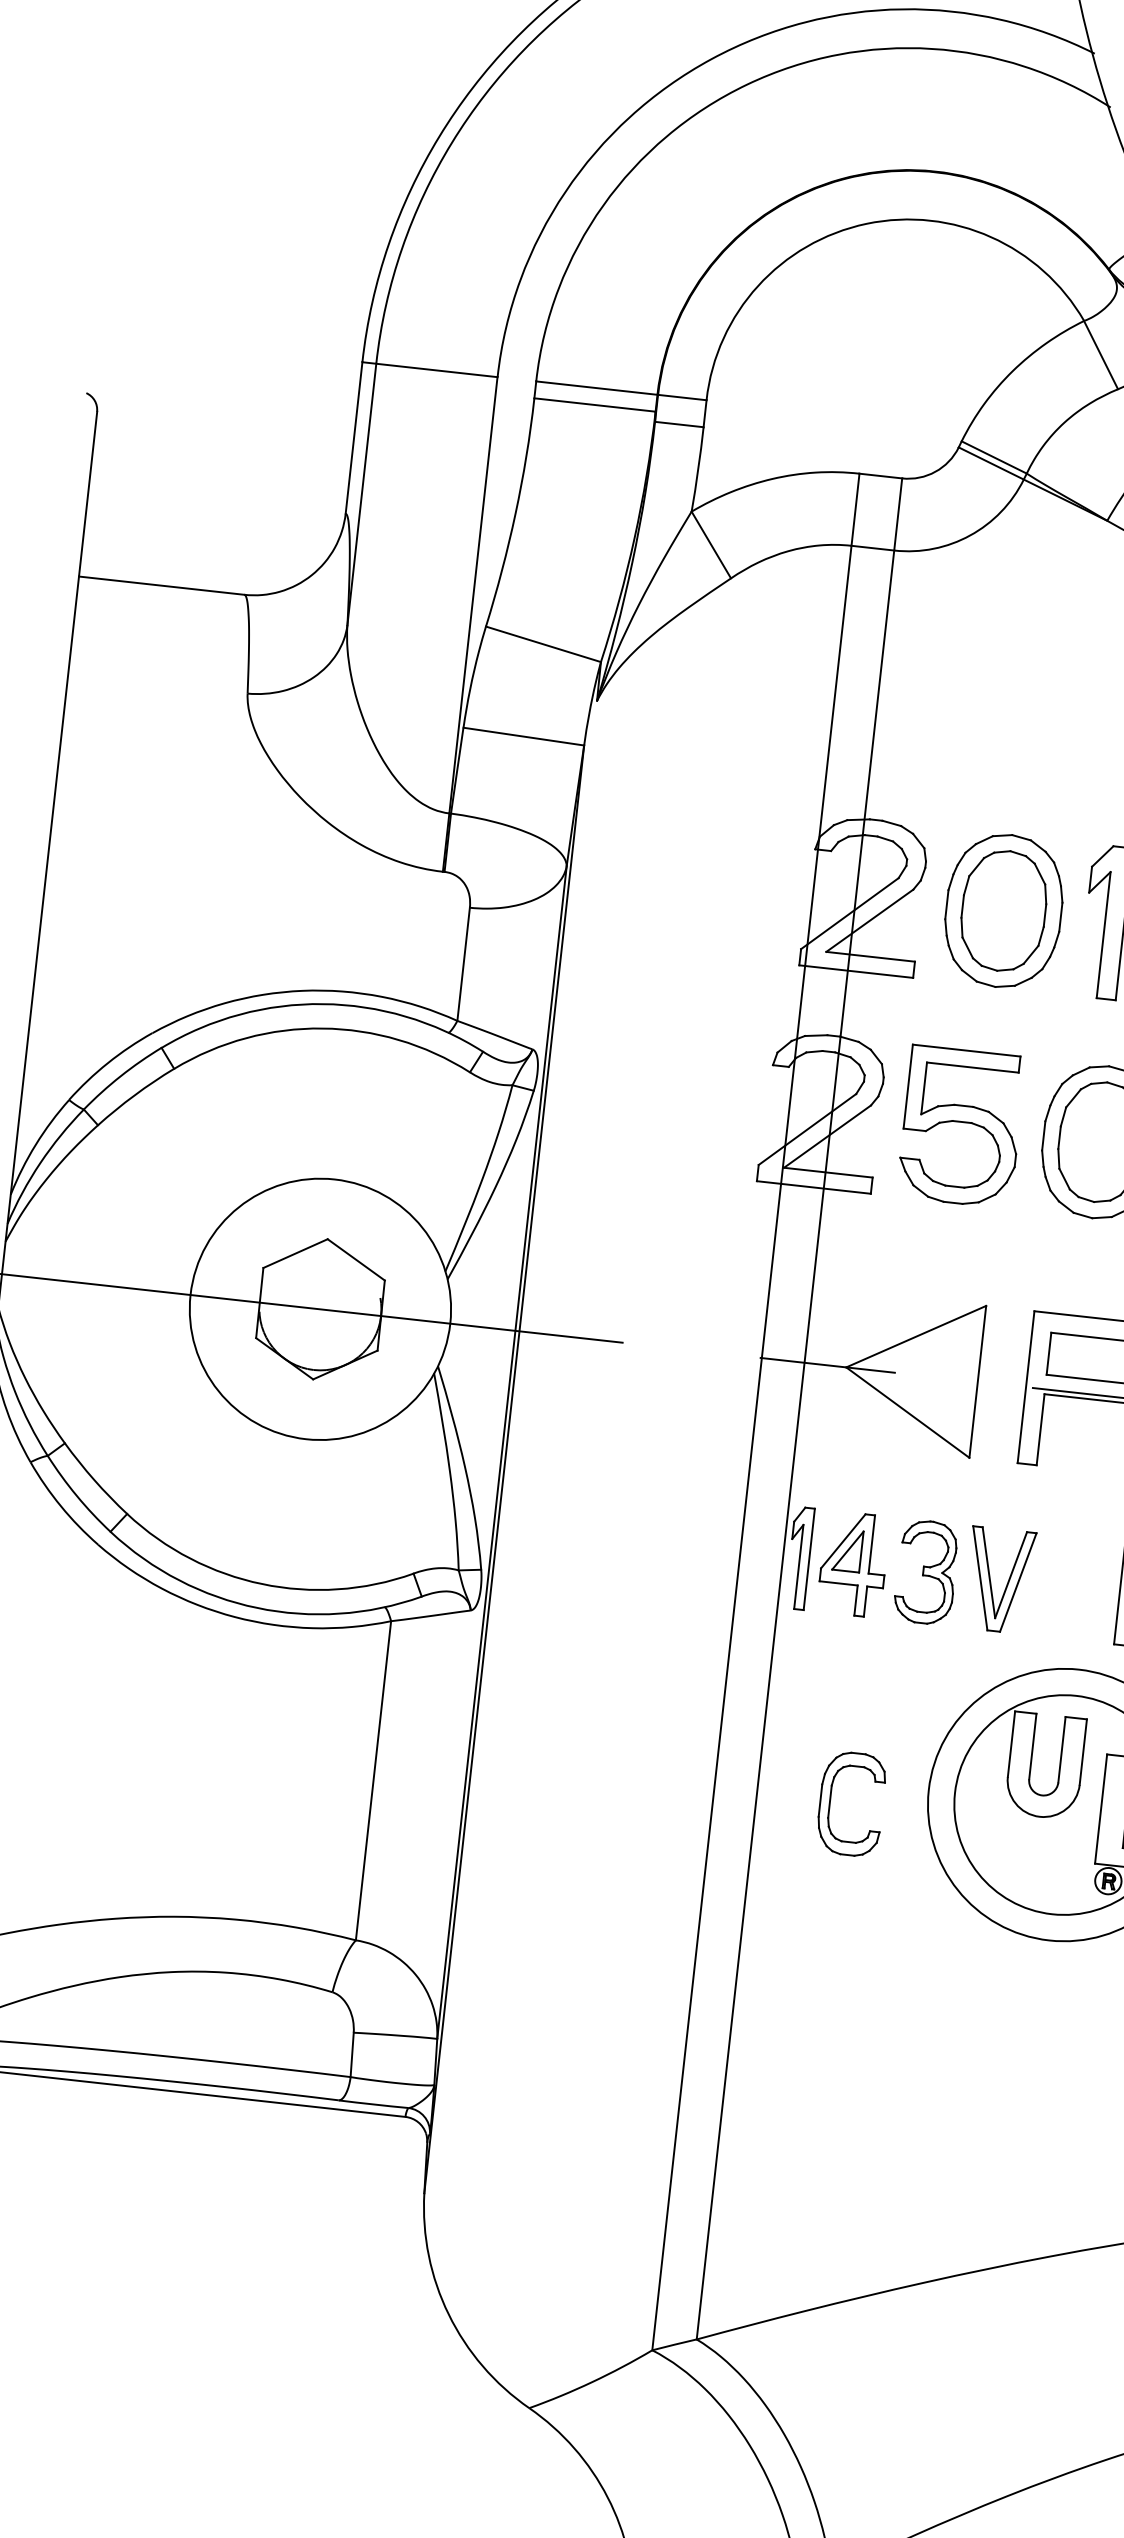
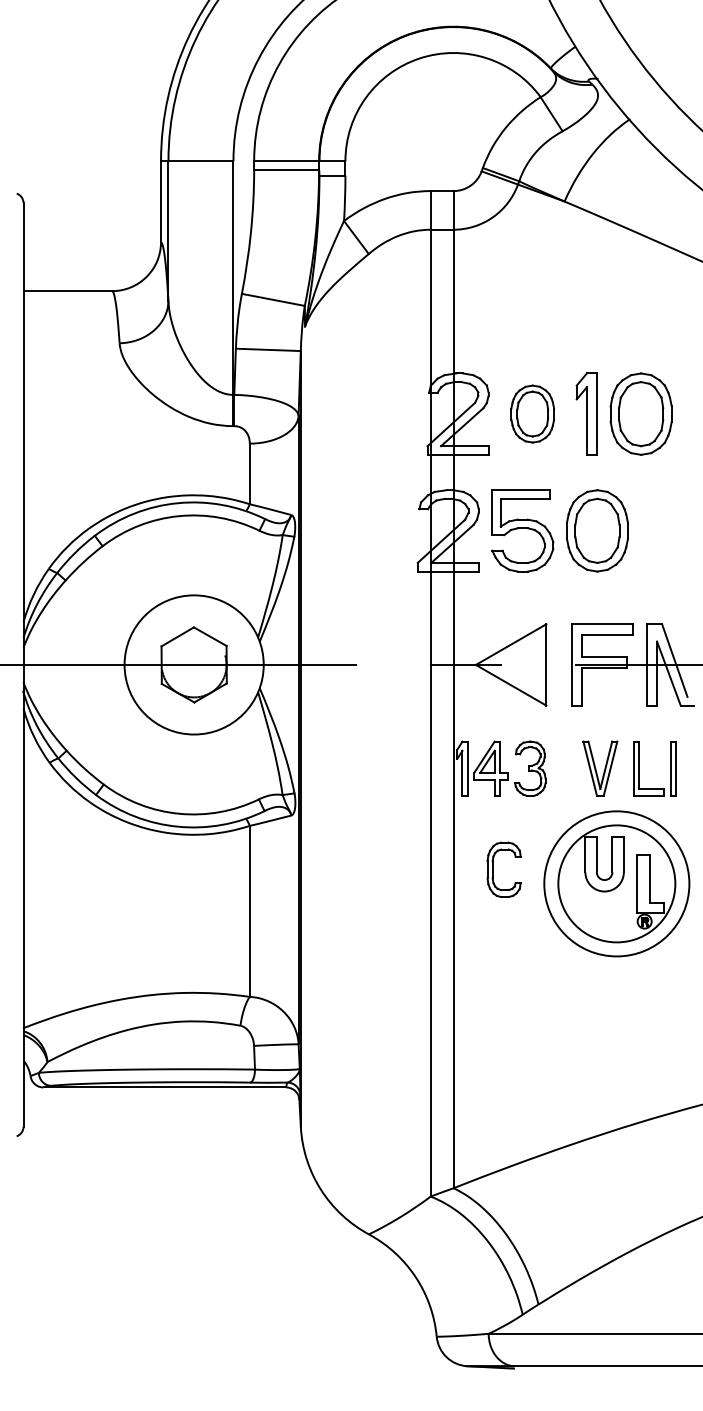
part: (1003, 909) -> (532, 413), size x0.7
part: (999, 1579) -> (600, 768), moved
part: (831, 1801) -> (493, 869), moved

